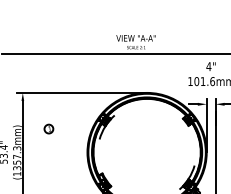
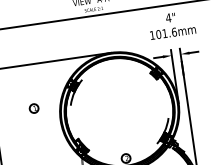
part: (48, 128) -> (33, 108), moved

